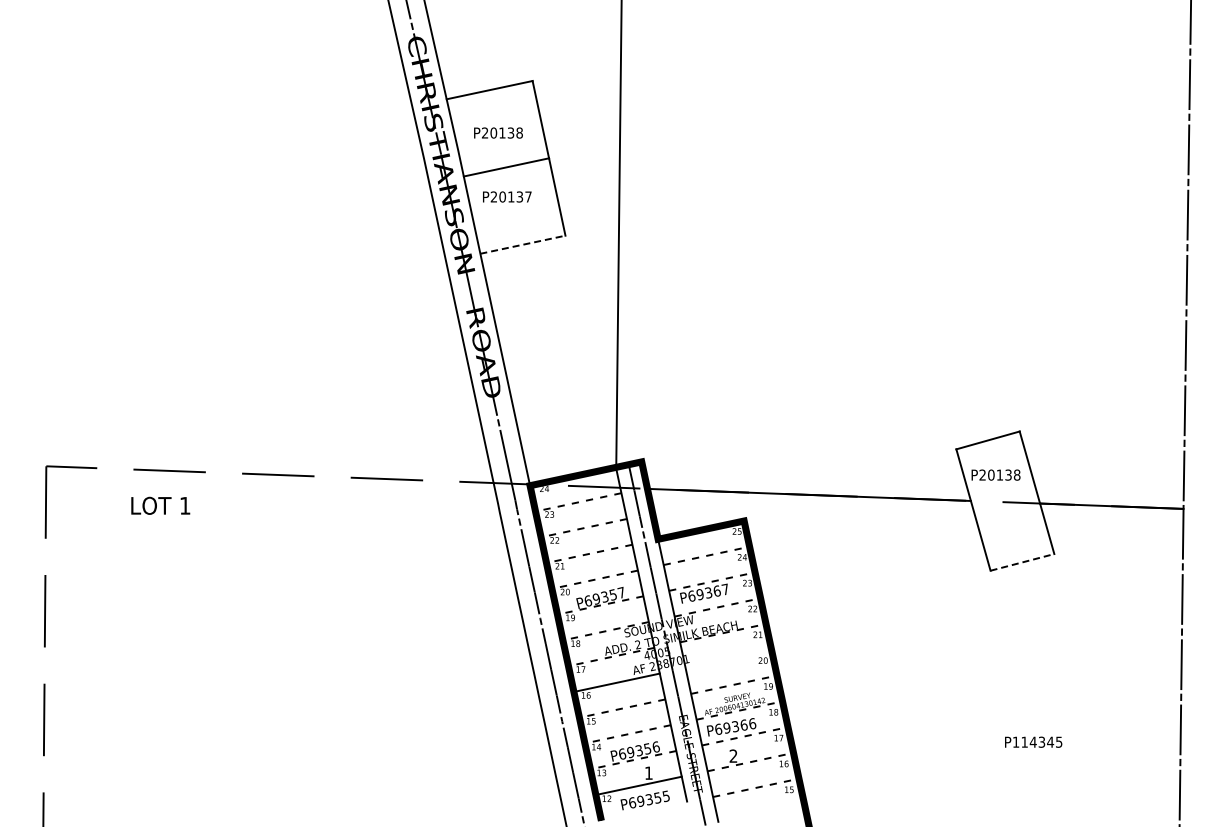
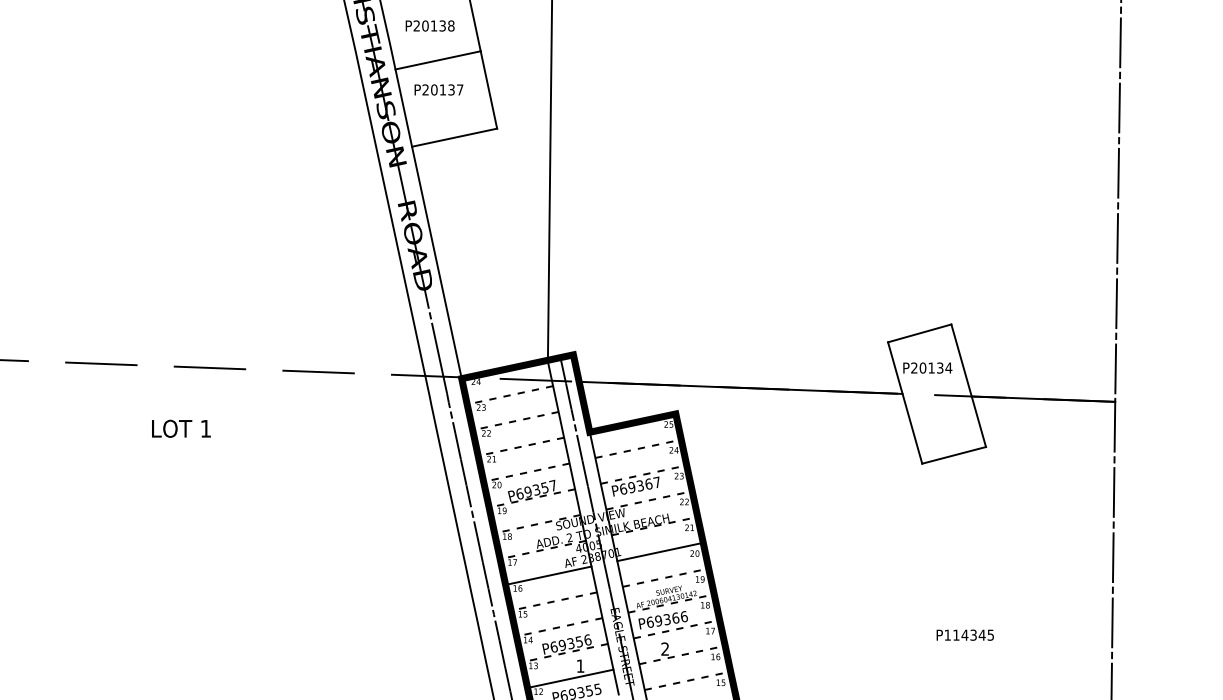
line: (522, 244) -> (454, 137), dashed -> solid
text: (1016, 474) -> (948, 367), P20138 -> P20134
text: (160, 505) -> (181, 428), moved
line: (1022, 562) -> (954, 455), dashed -> solid
line: (728, 658) -> (660, 551), added

